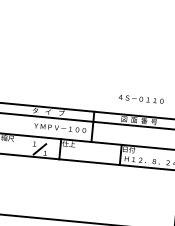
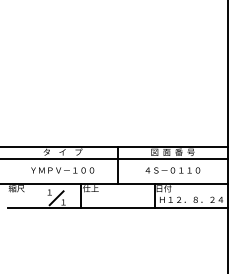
text: (140, 99) -> (172, 170), moved
text: (60, 128) -> (62, 170), moved

